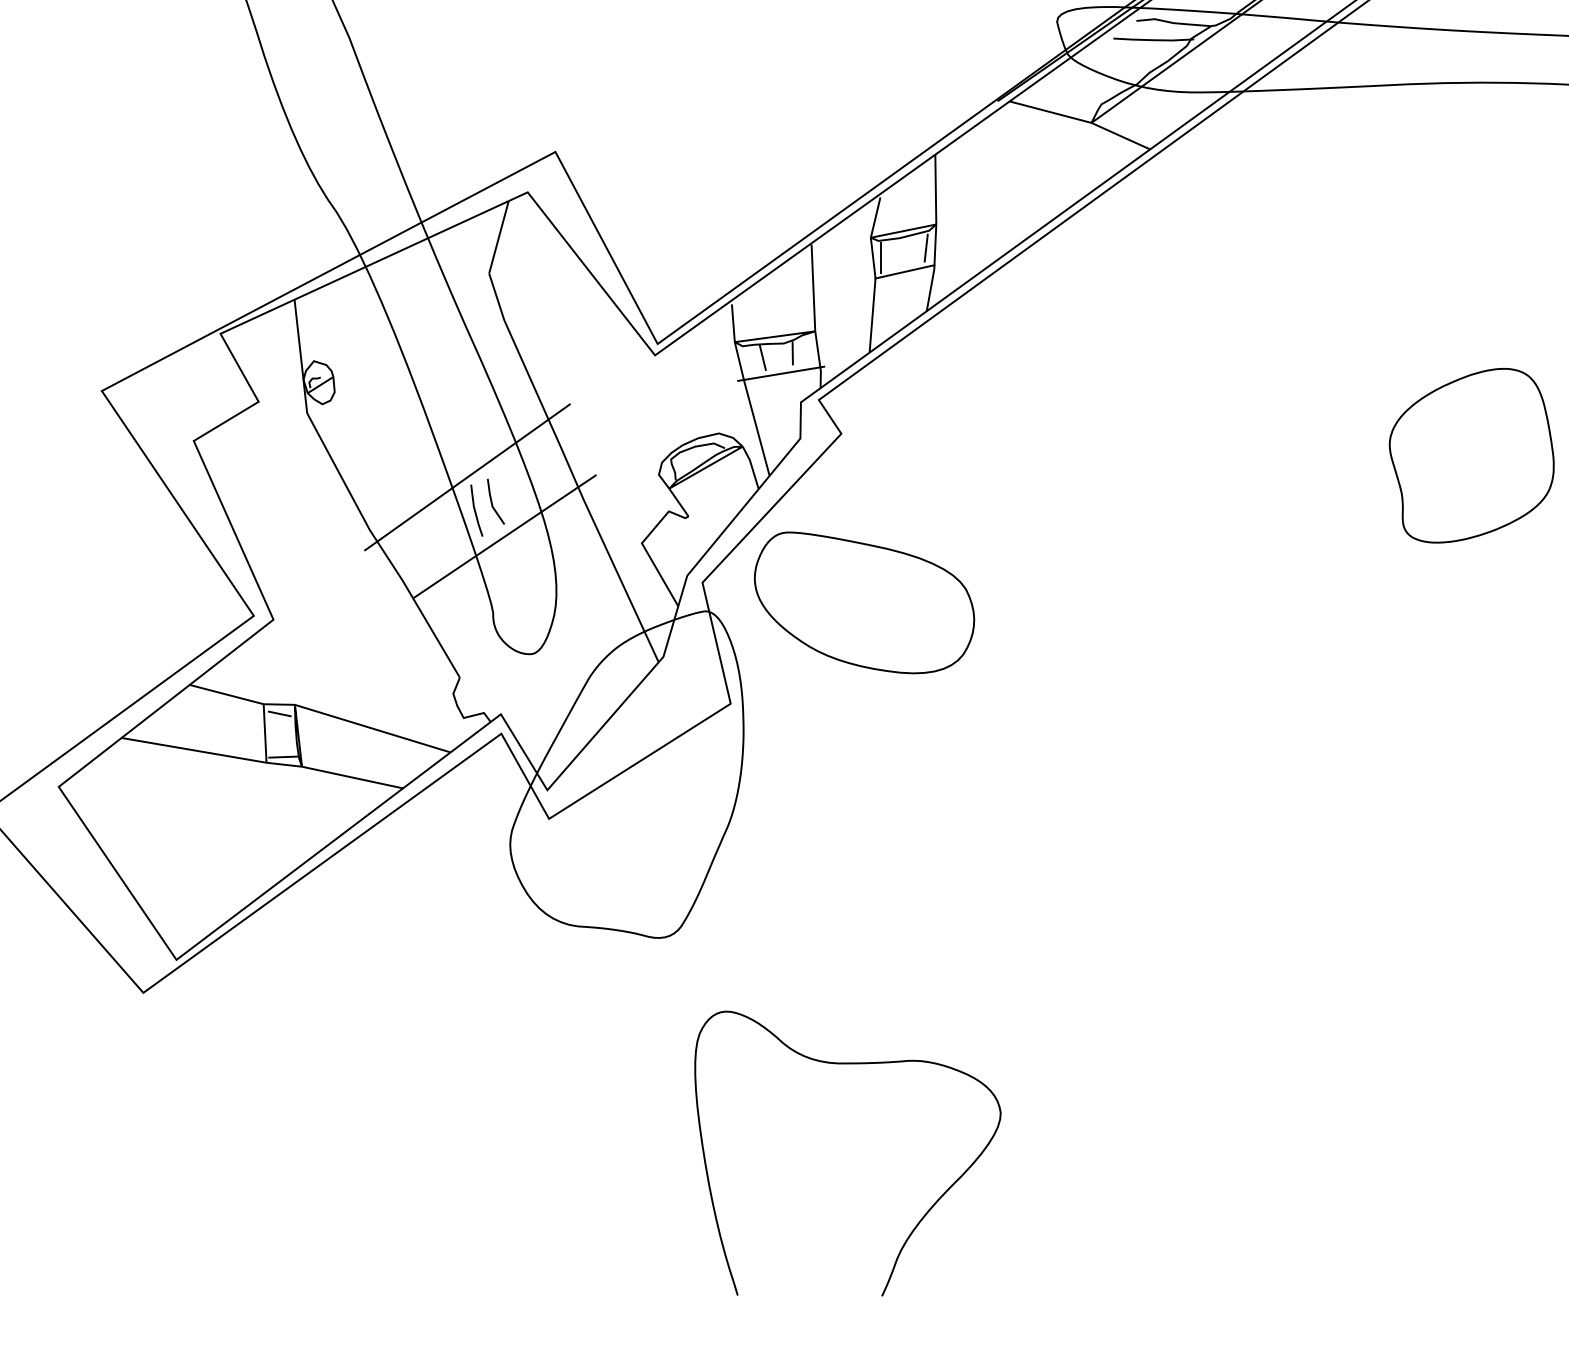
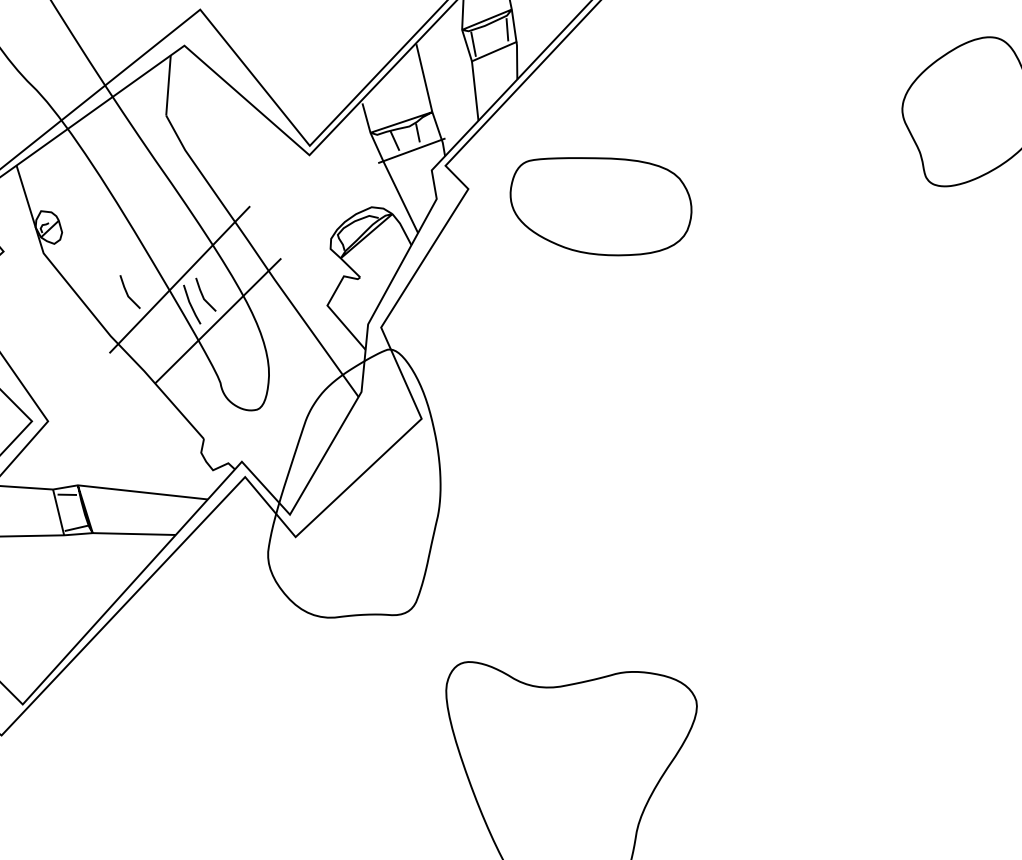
line: (400, 480) -> (127, 292), added
part: (864, 602) -> (601, 204), moved

